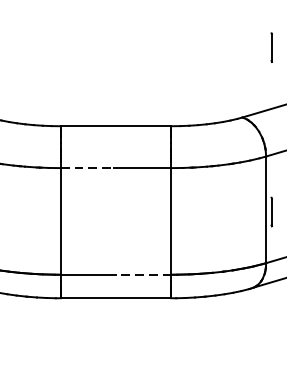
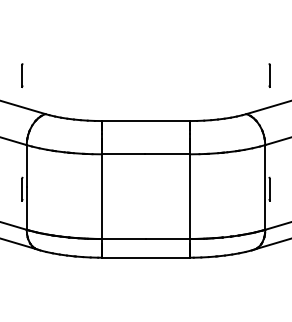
line: (271, 47) -> (269, 75), moved
line: (87, 168) -> (123, 154), dashed -> solid
line: (143, 275) -> (167, 239), dashed -> solid

